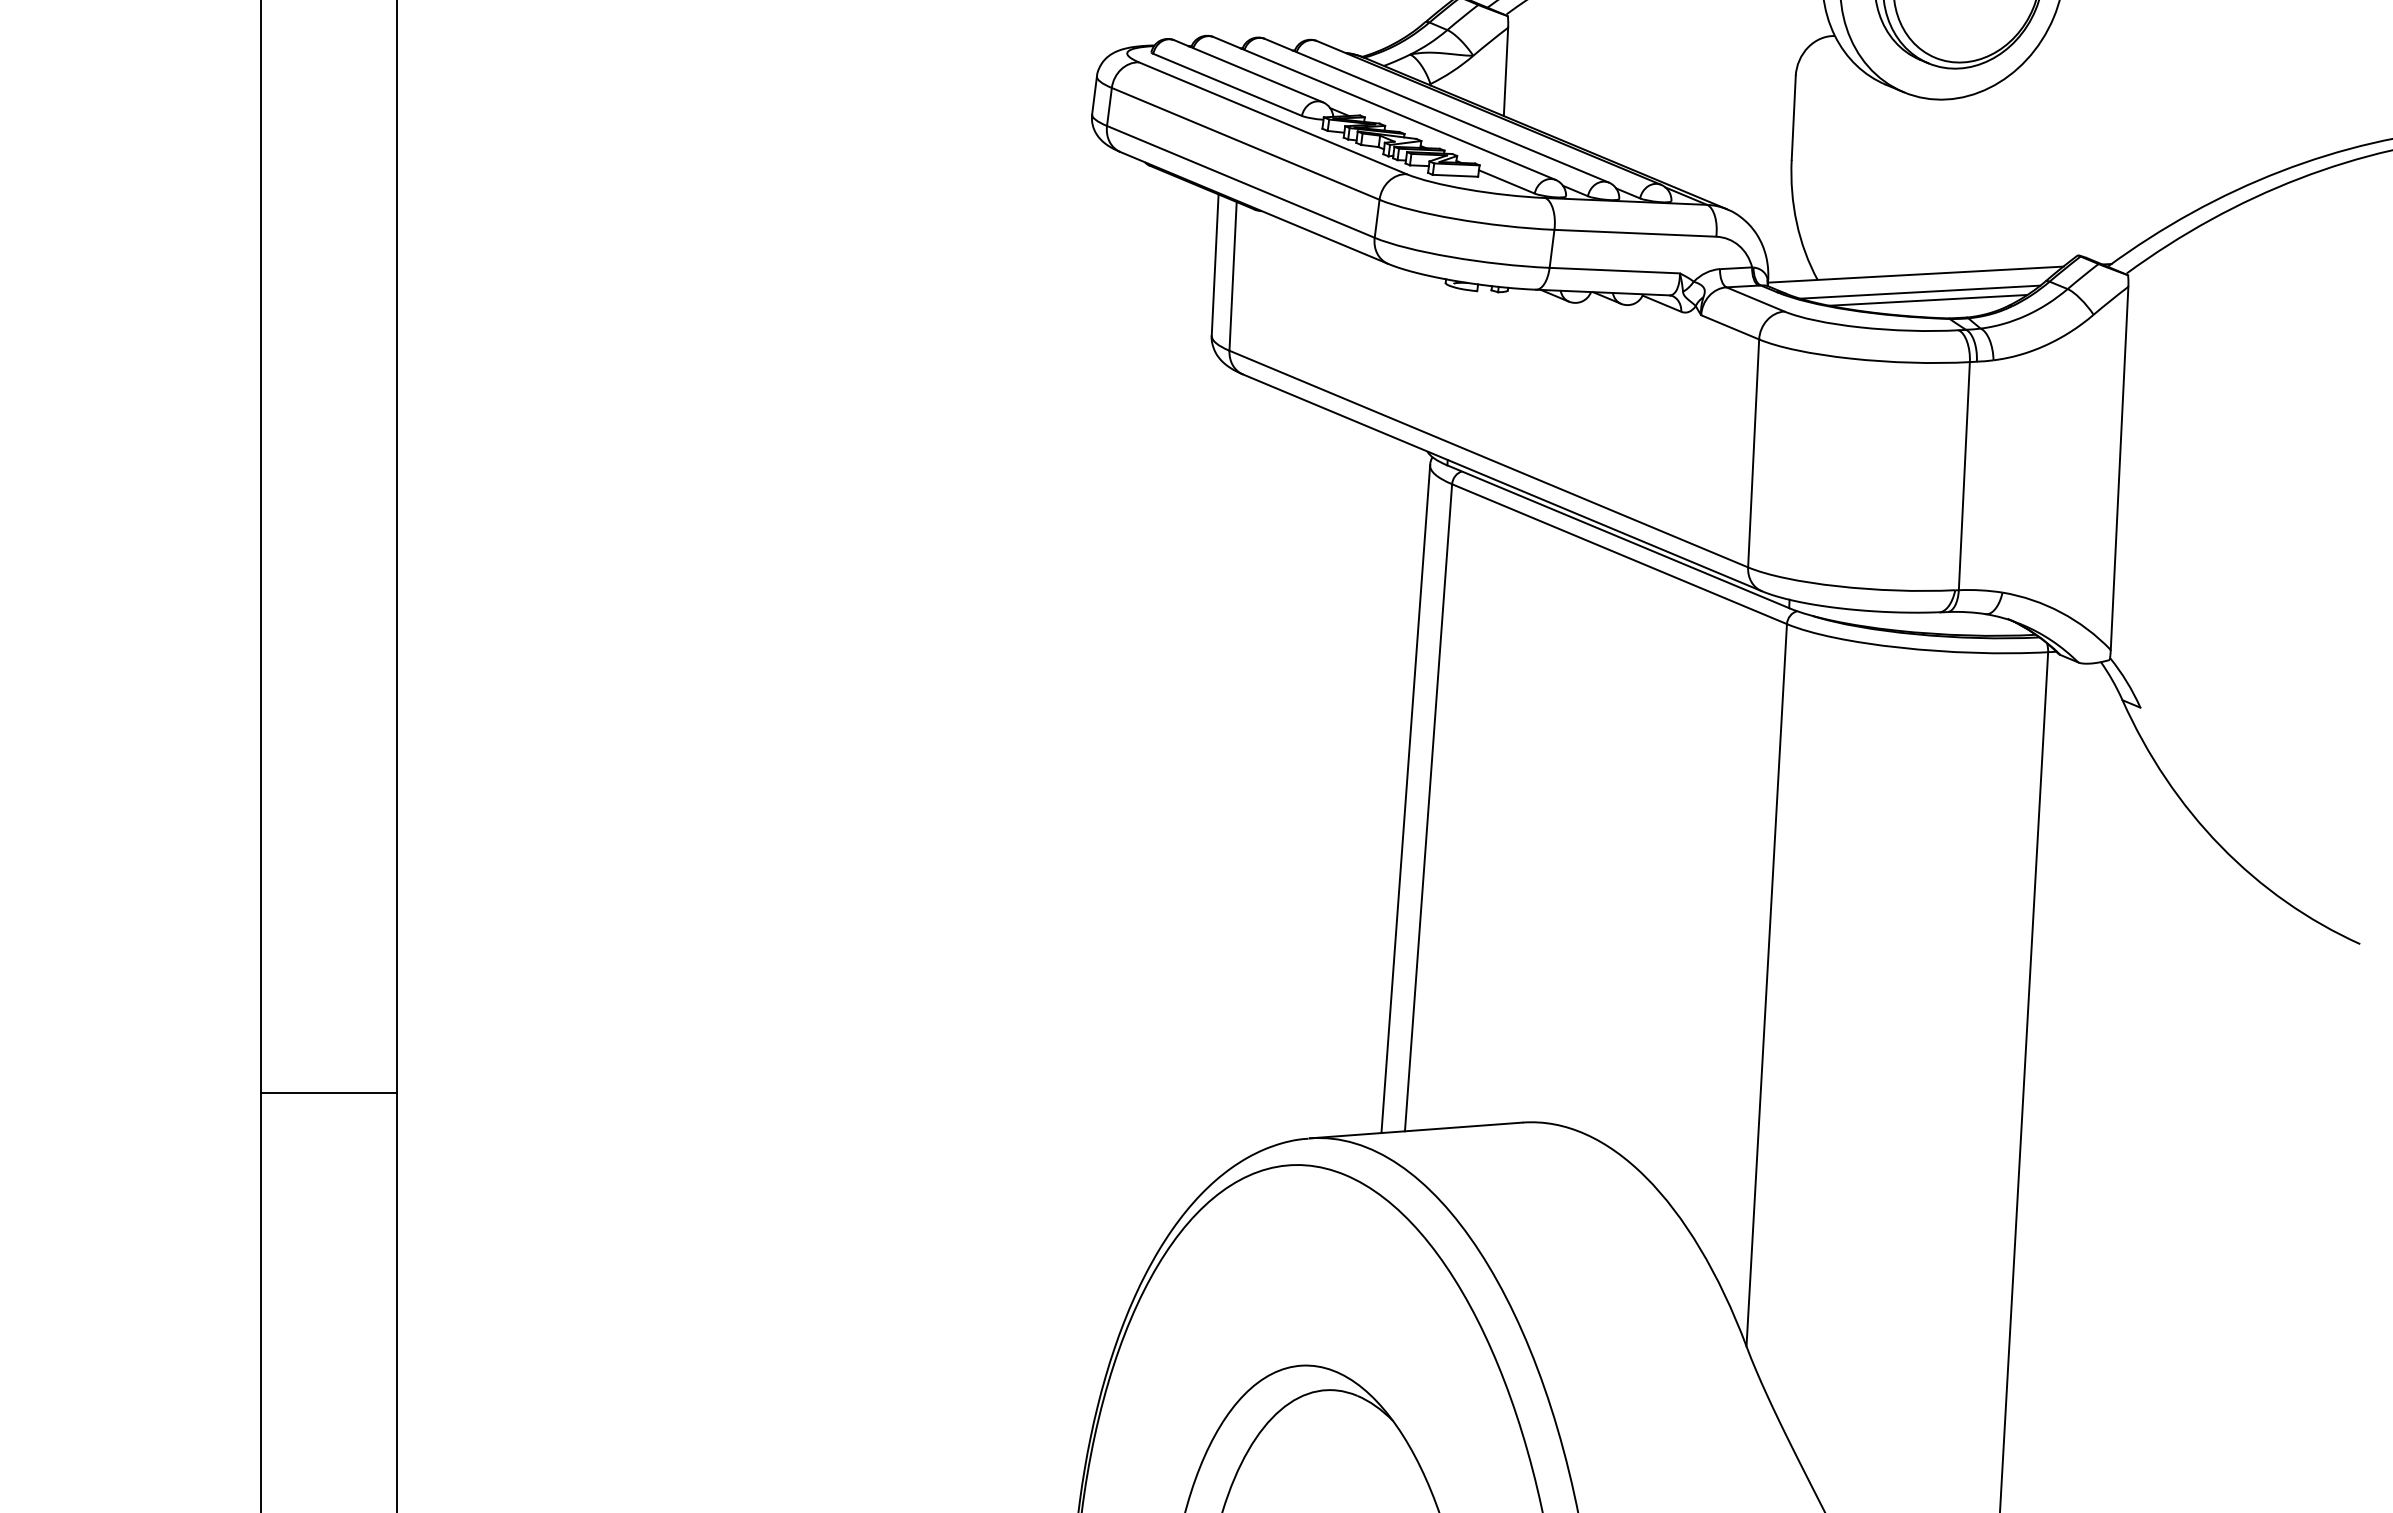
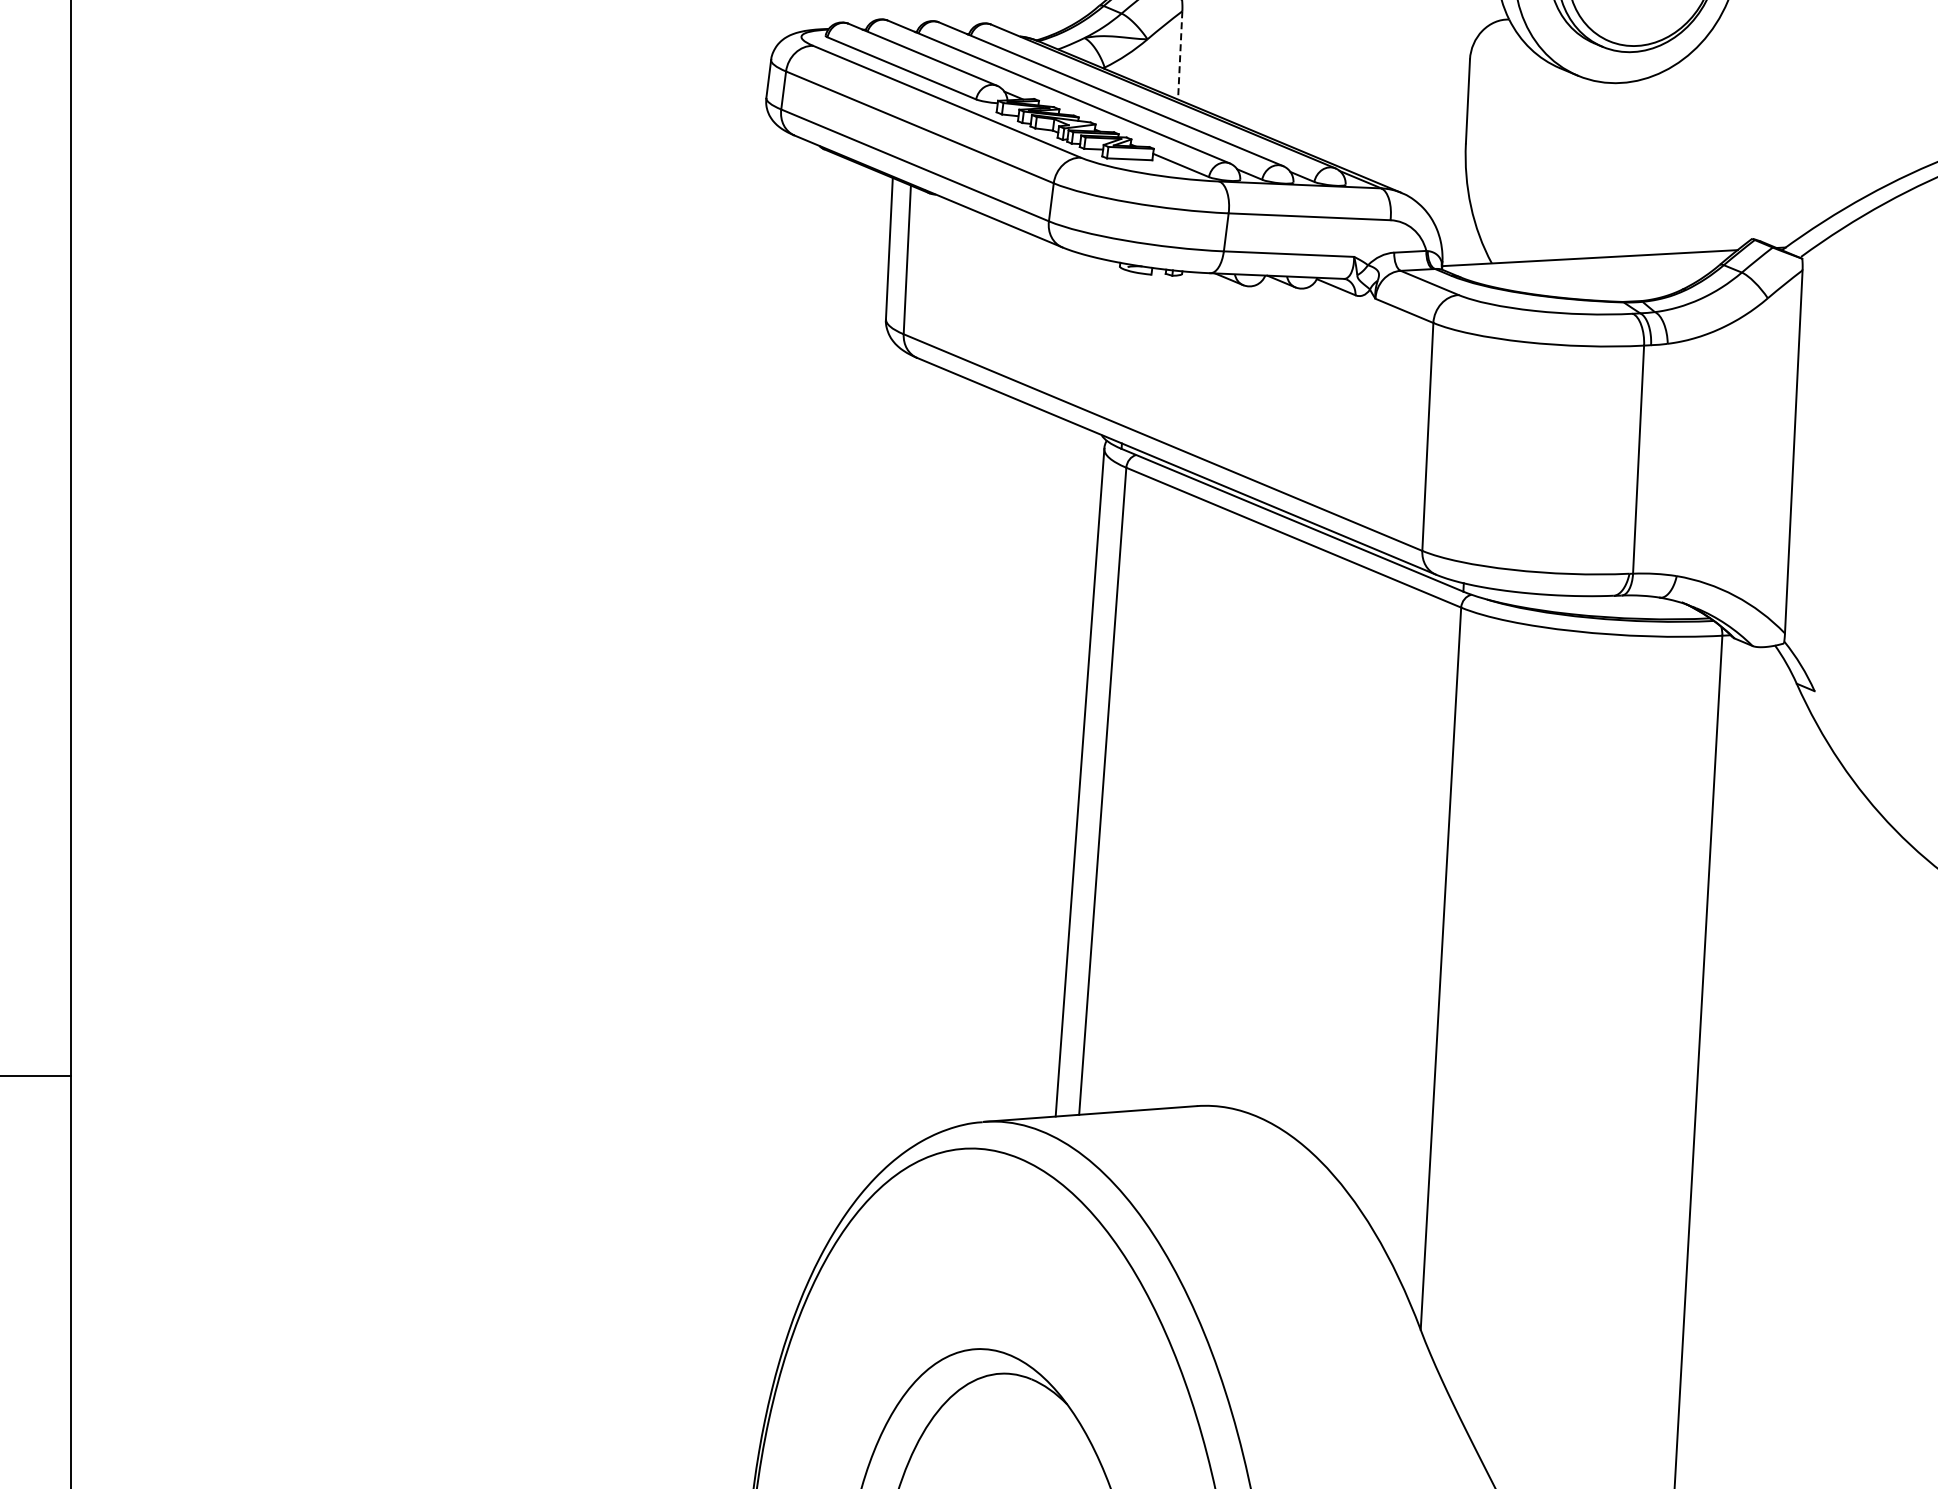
line: (1505, 72) -> (1179, 56), solid -> dashed
line: (1920, 291) -> (1594, 275), removed
line: (1928, 299) -> (1602, 283), removed

